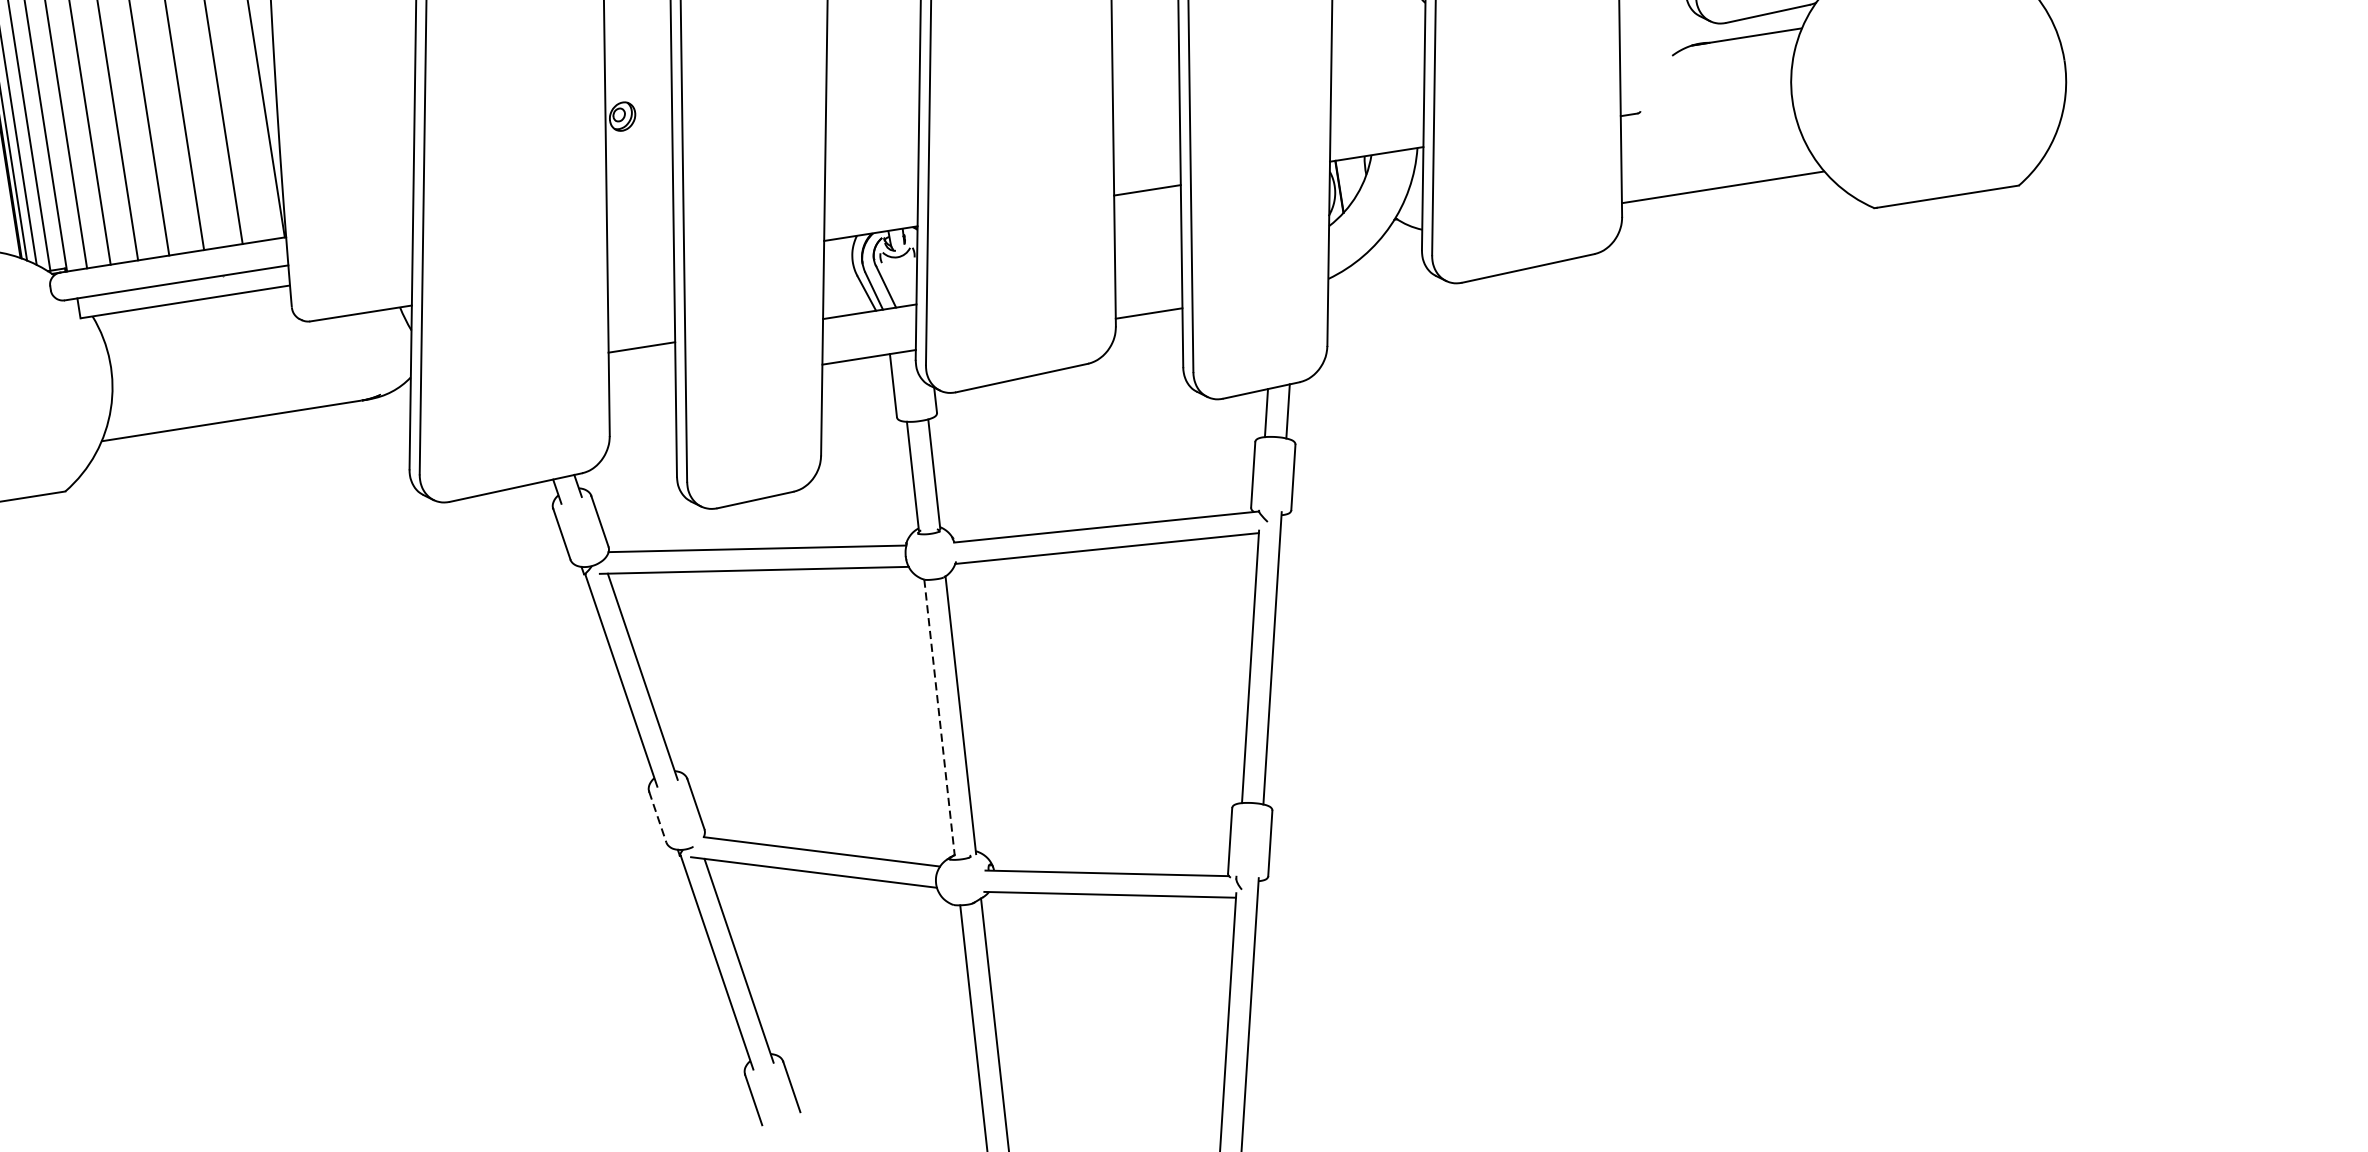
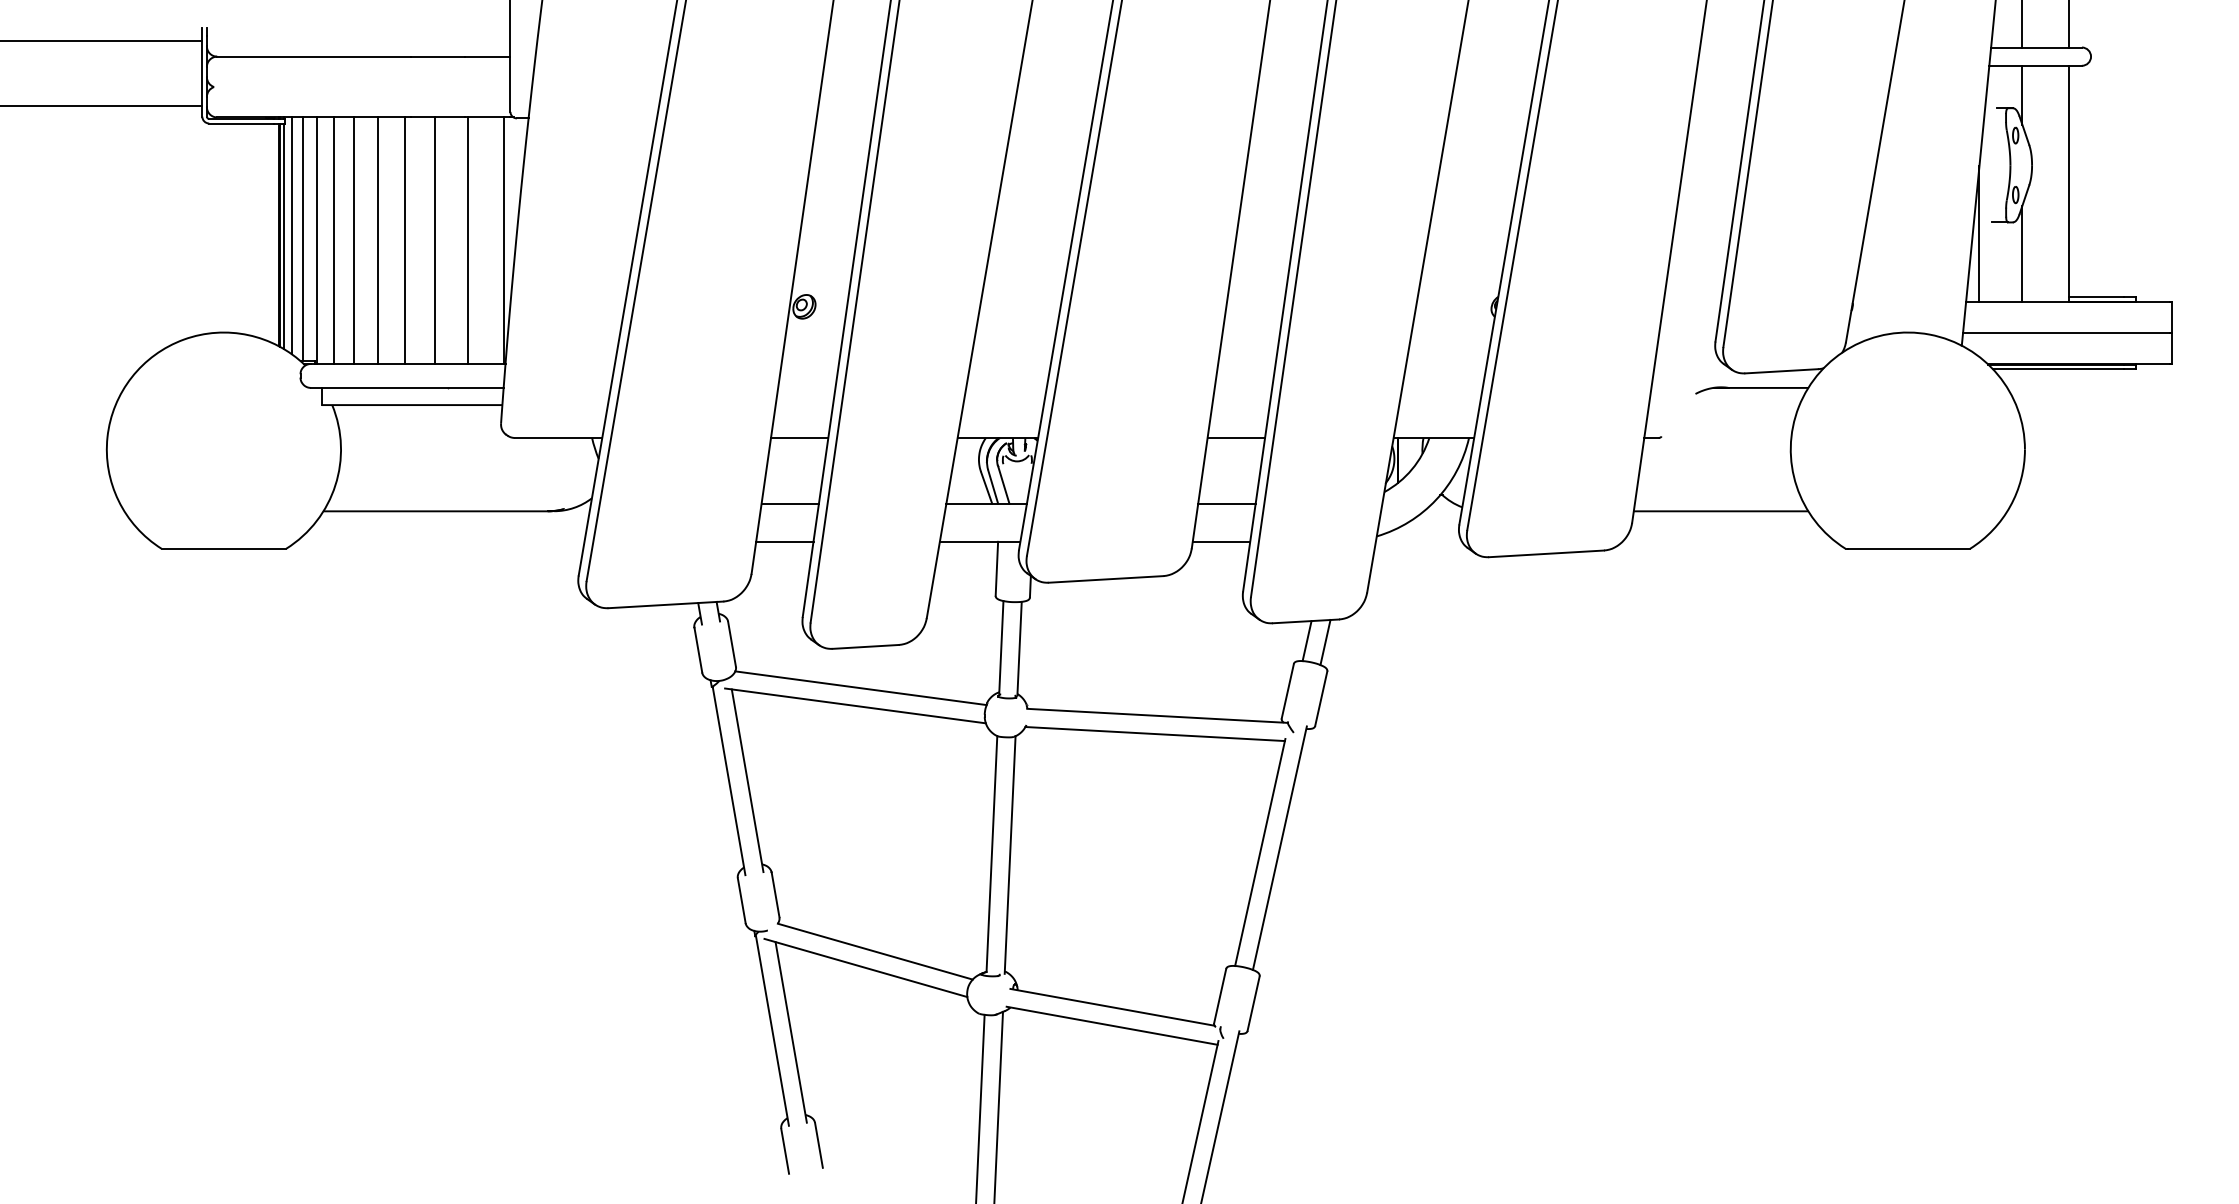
line: (1147, 268) -> (1226, 503), added
line: (640, 269) -> (799, 437), added
line: (642, 392) -> (784, 541), added
line: (939, 718) -> (991, 854), dashed -> solid
line: (657, 816) -> (741, 900), dashed -> solid

